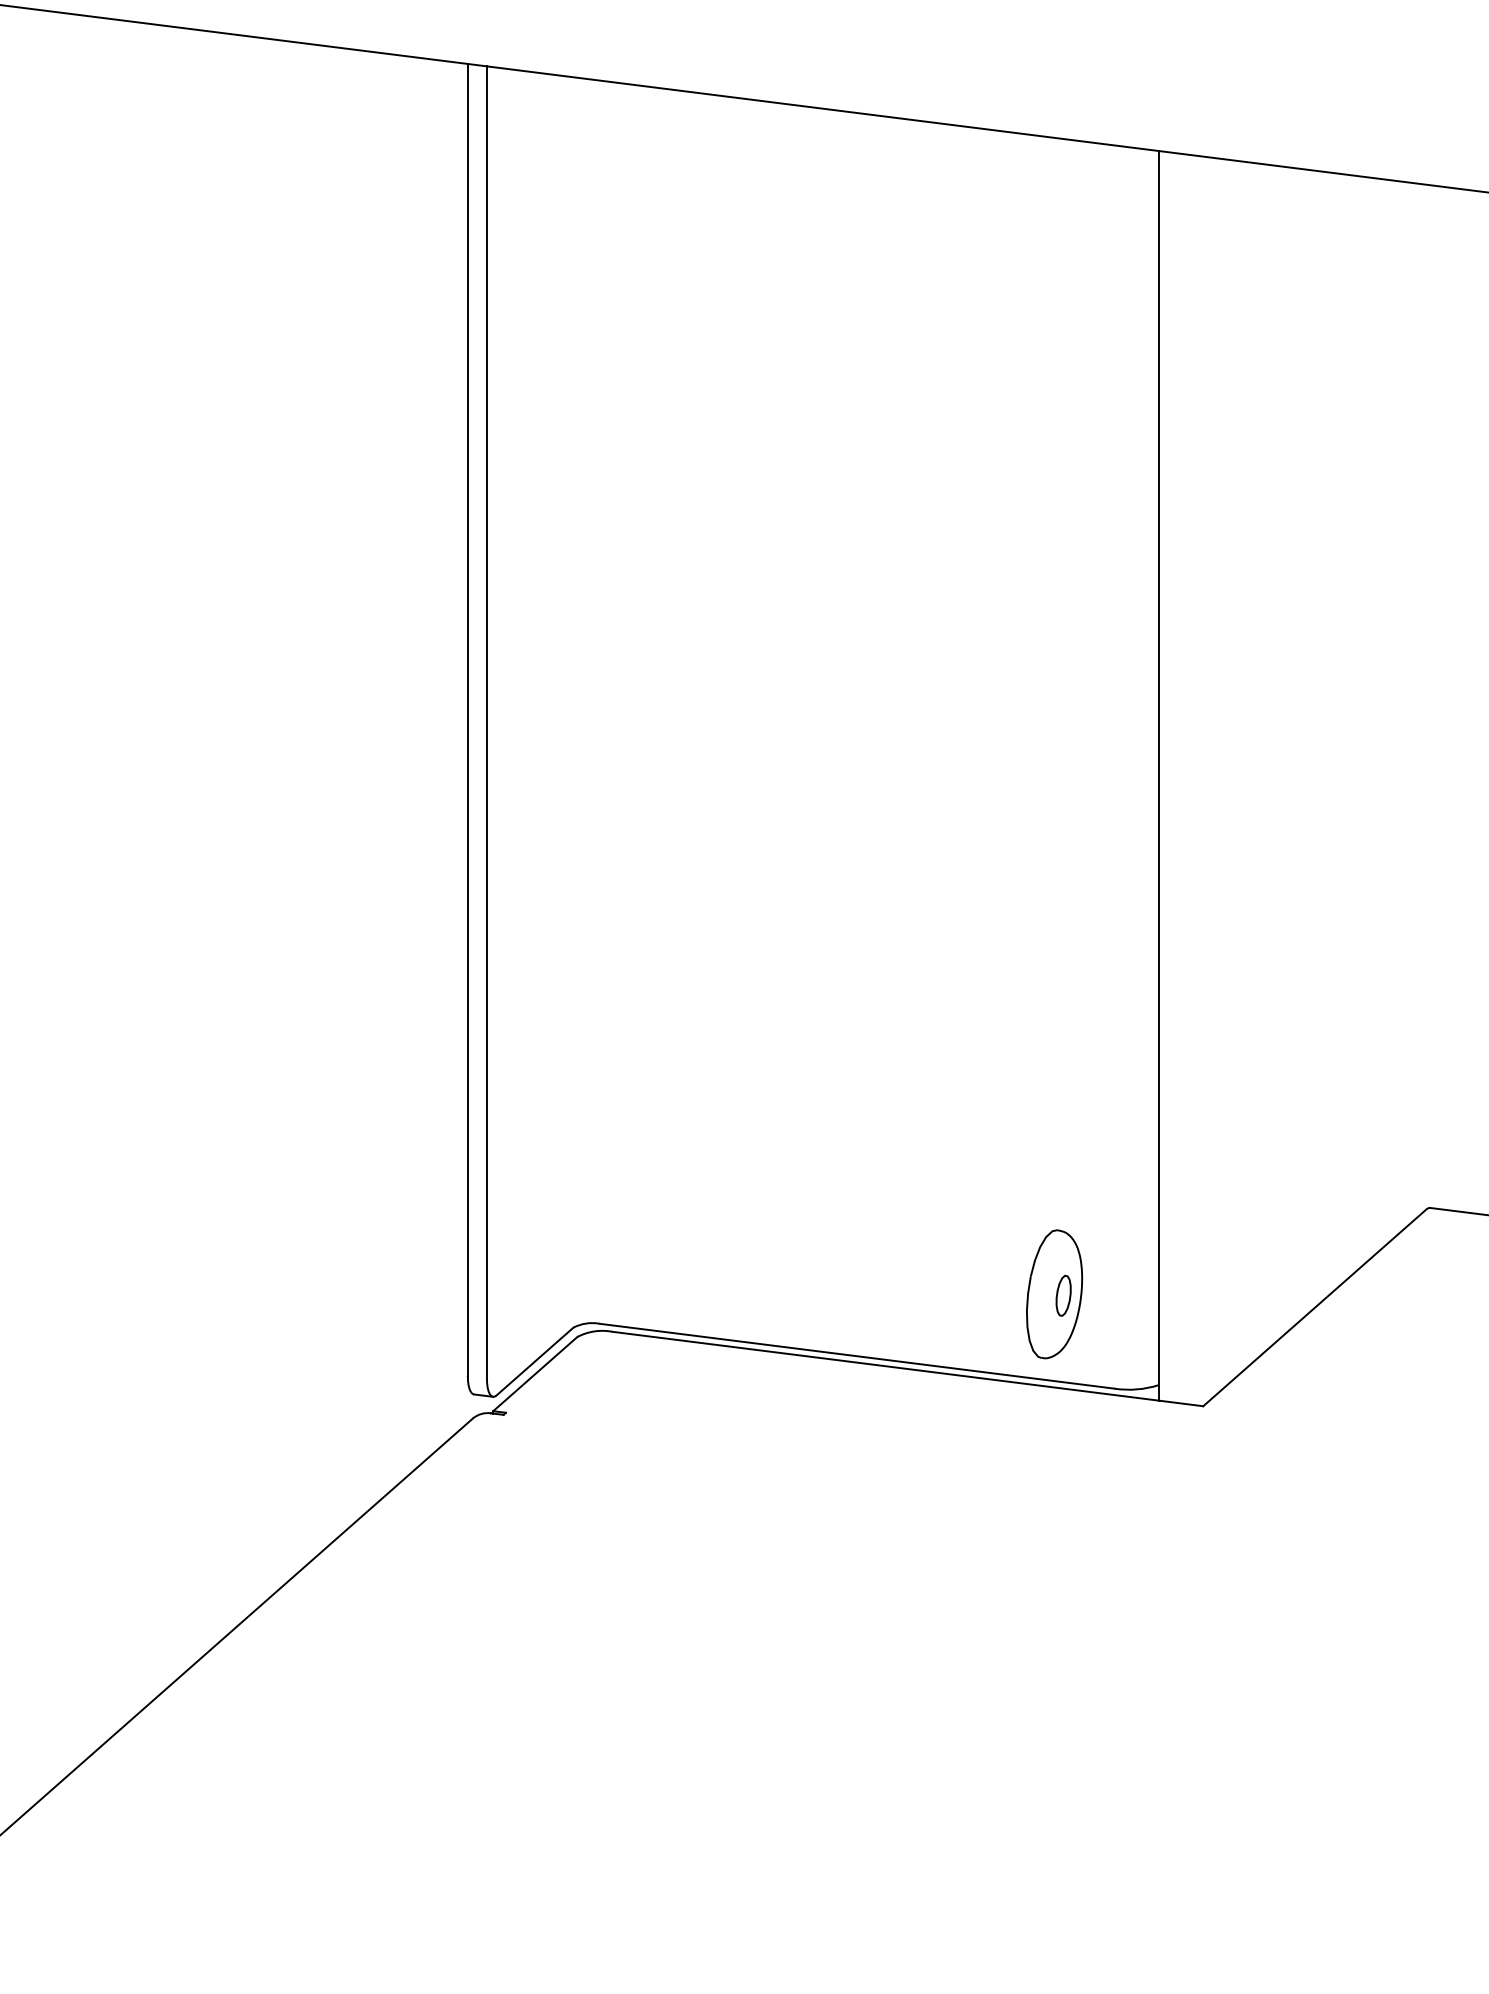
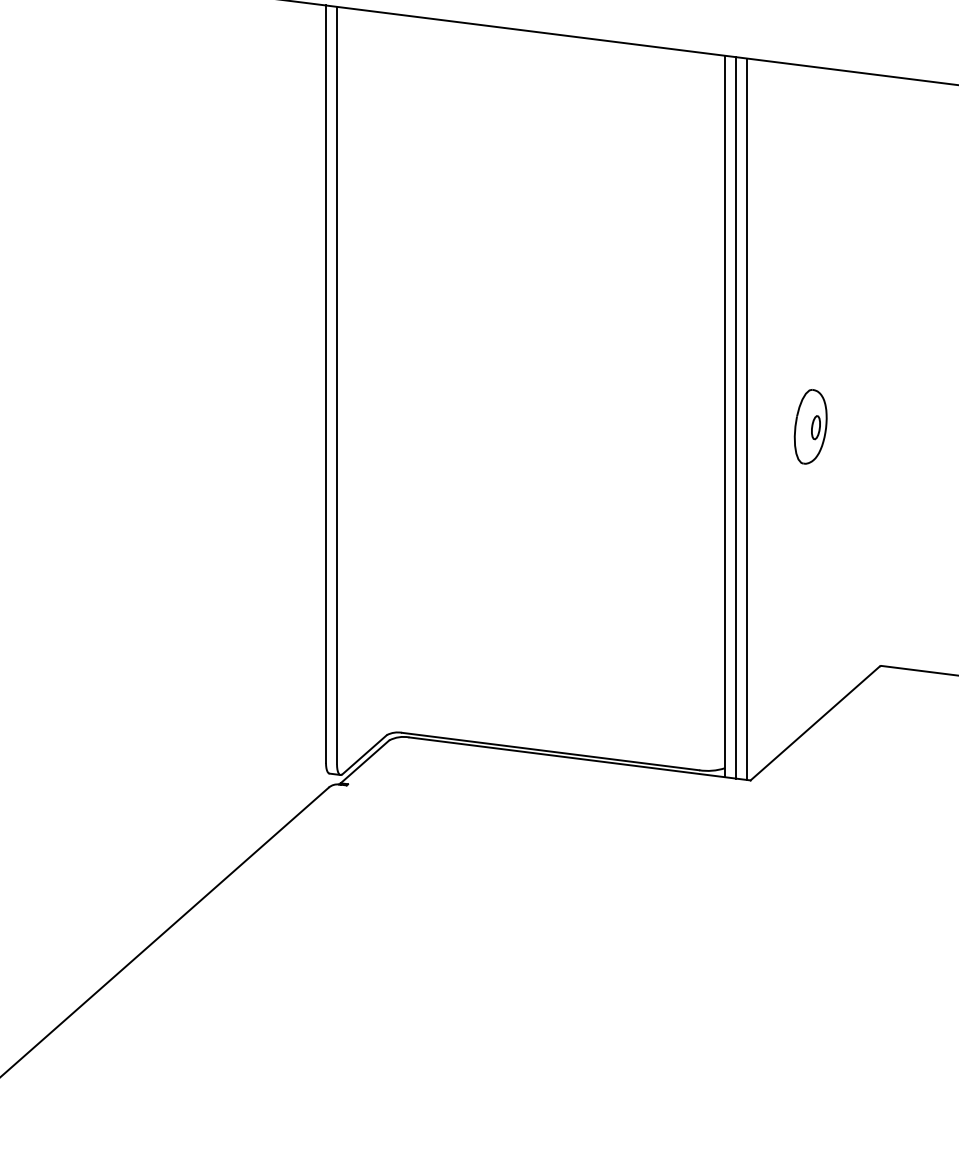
line: (1177, 777) -> (735, 417), added
line: (1196, 779) -> (746, 418), added
part: (1054, 1293) -> (810, 426), moved

